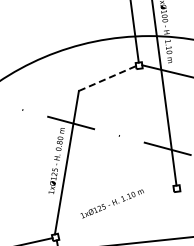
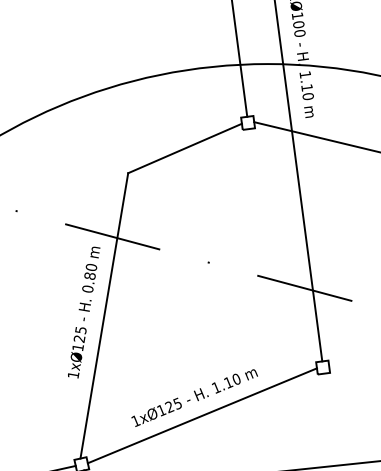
line: (107, 78) -> (185, 148), dashed -> solid
line: (115, 212) -> (200, 414), added

